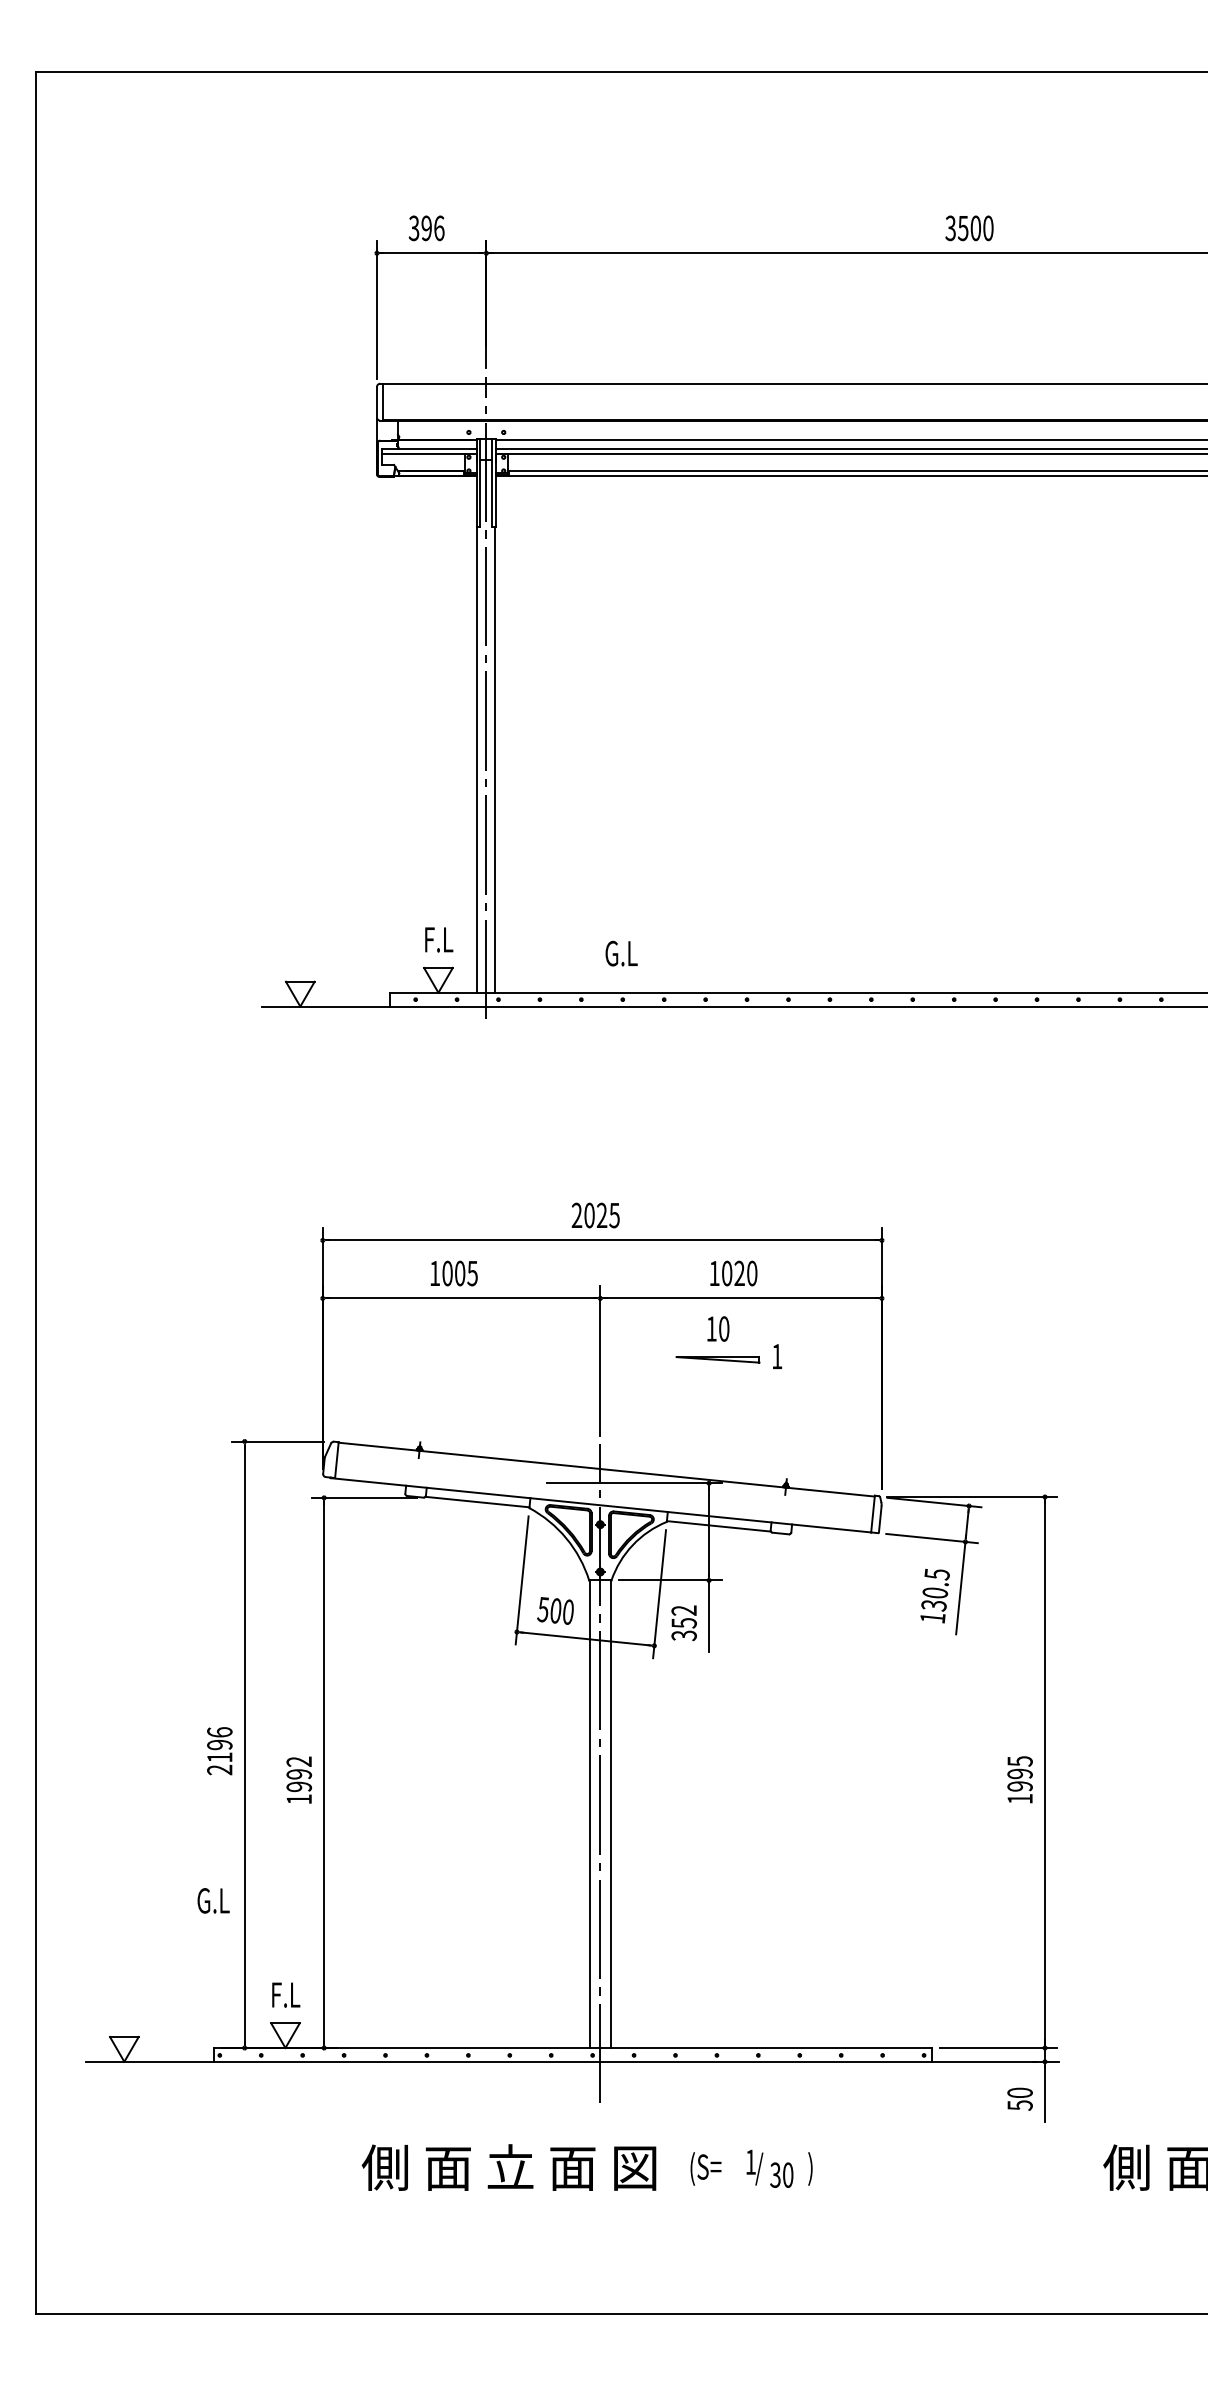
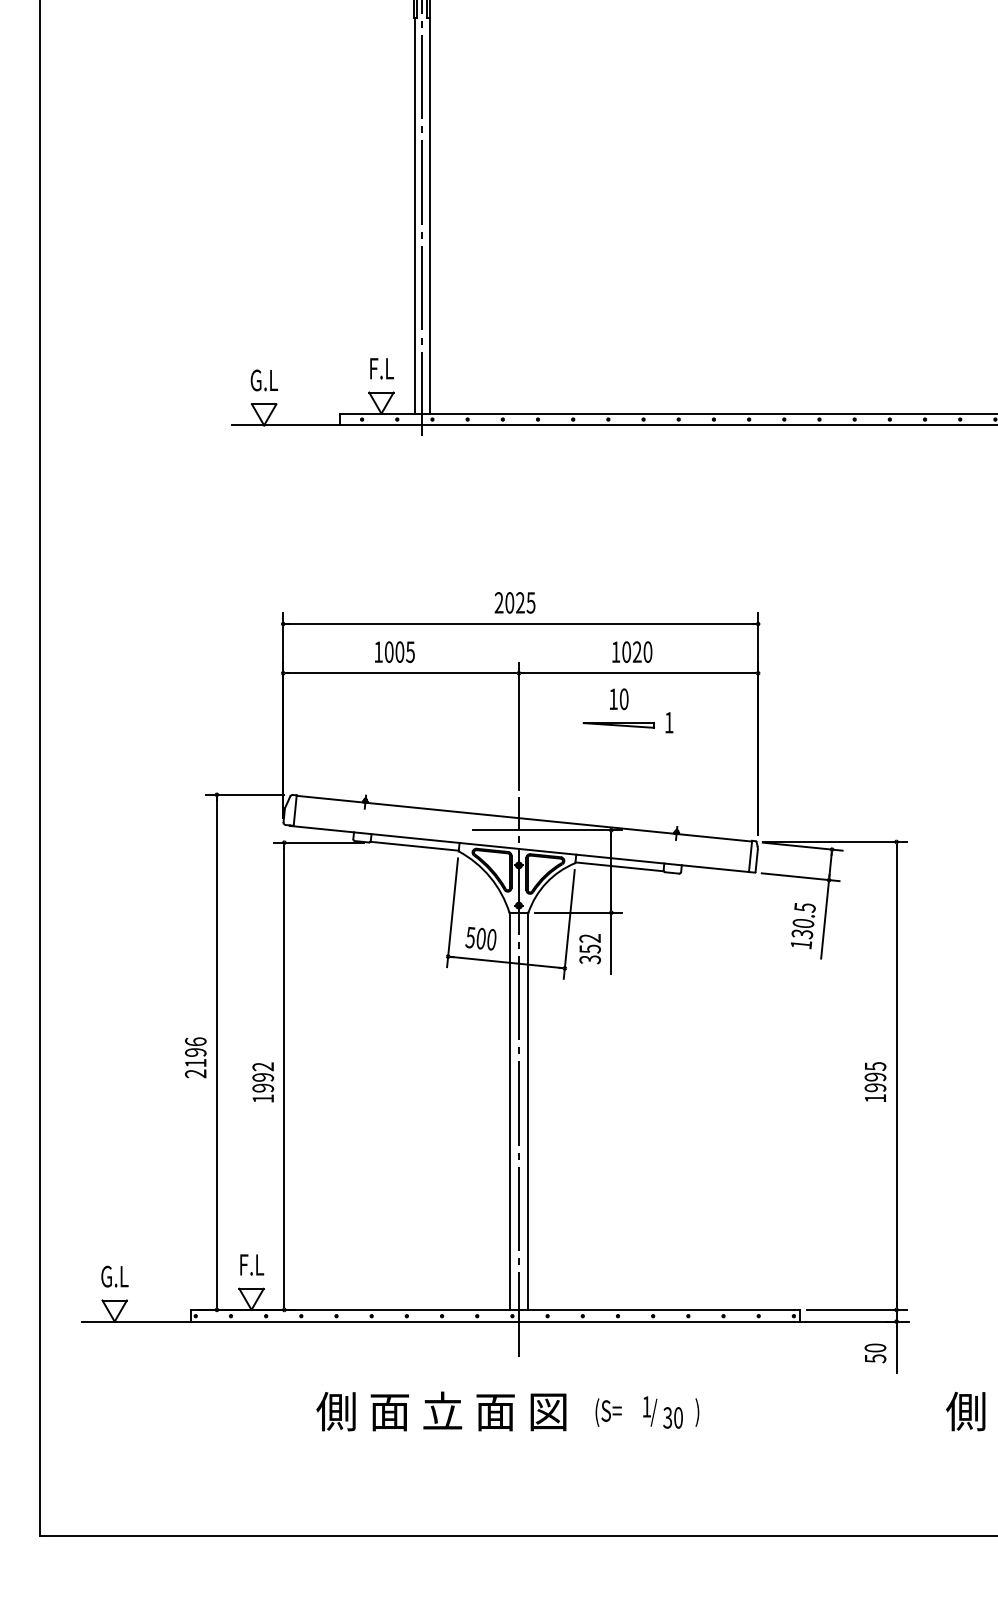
text: (621, 953) -> (264, 380), moved
text: (213, 1900) -> (114, 1276), moved

